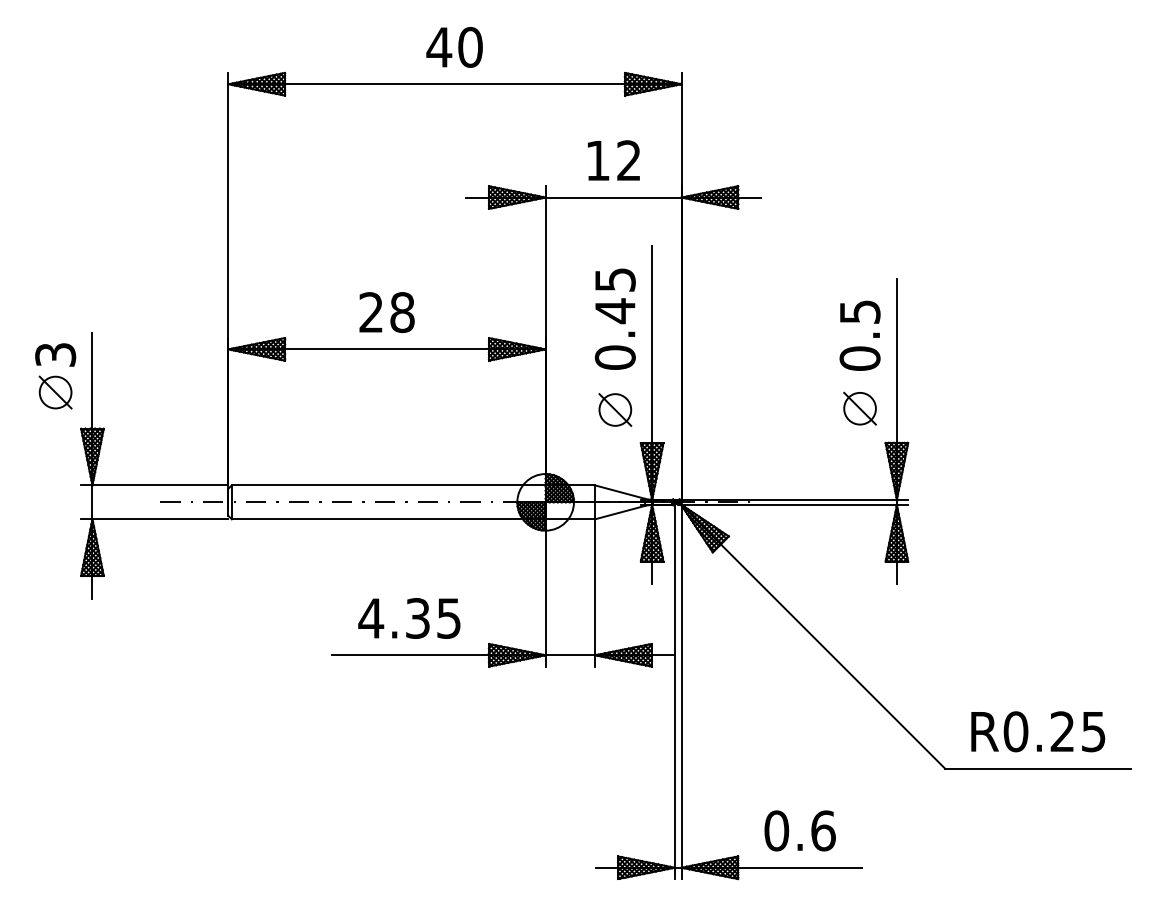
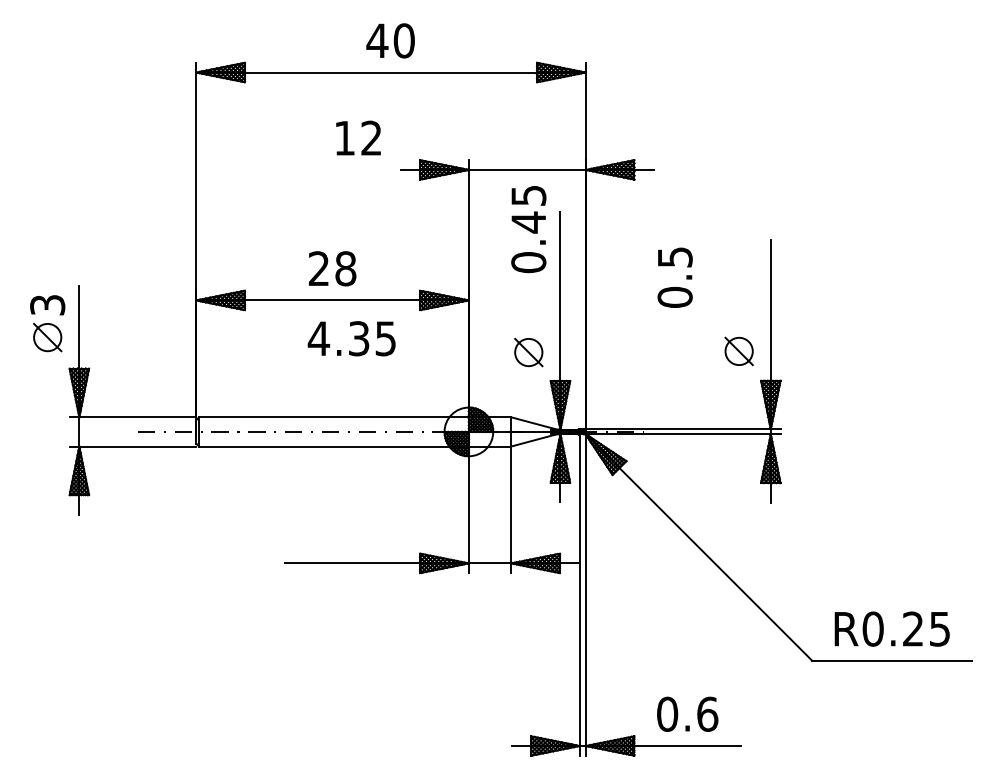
text: (613, 159) -> (358, 137), moved
text: (614, 319) -> (528, 229), moved
text: (859, 335) -> (674, 277), moved
text: (409, 618) -> (351, 338), moved

